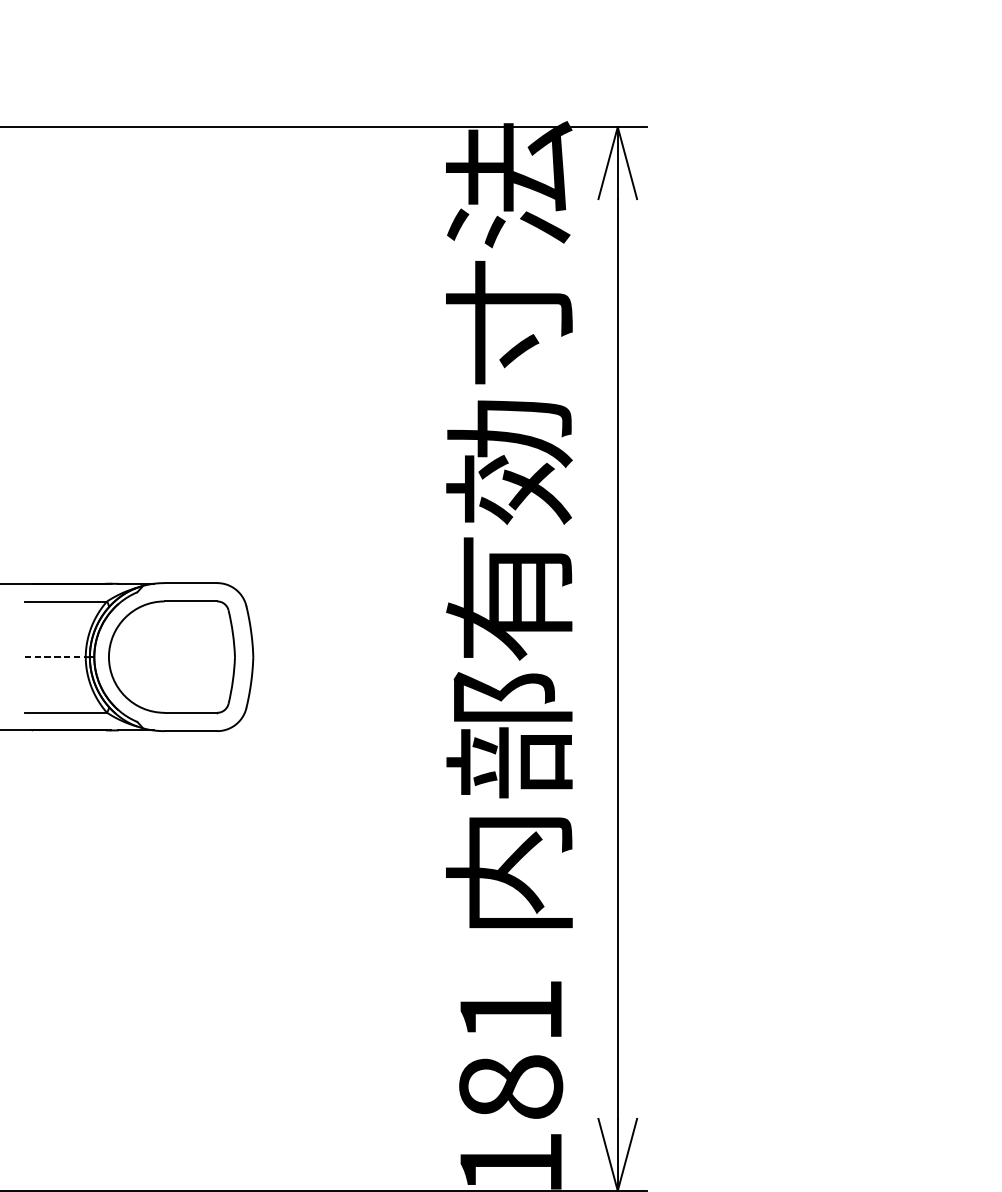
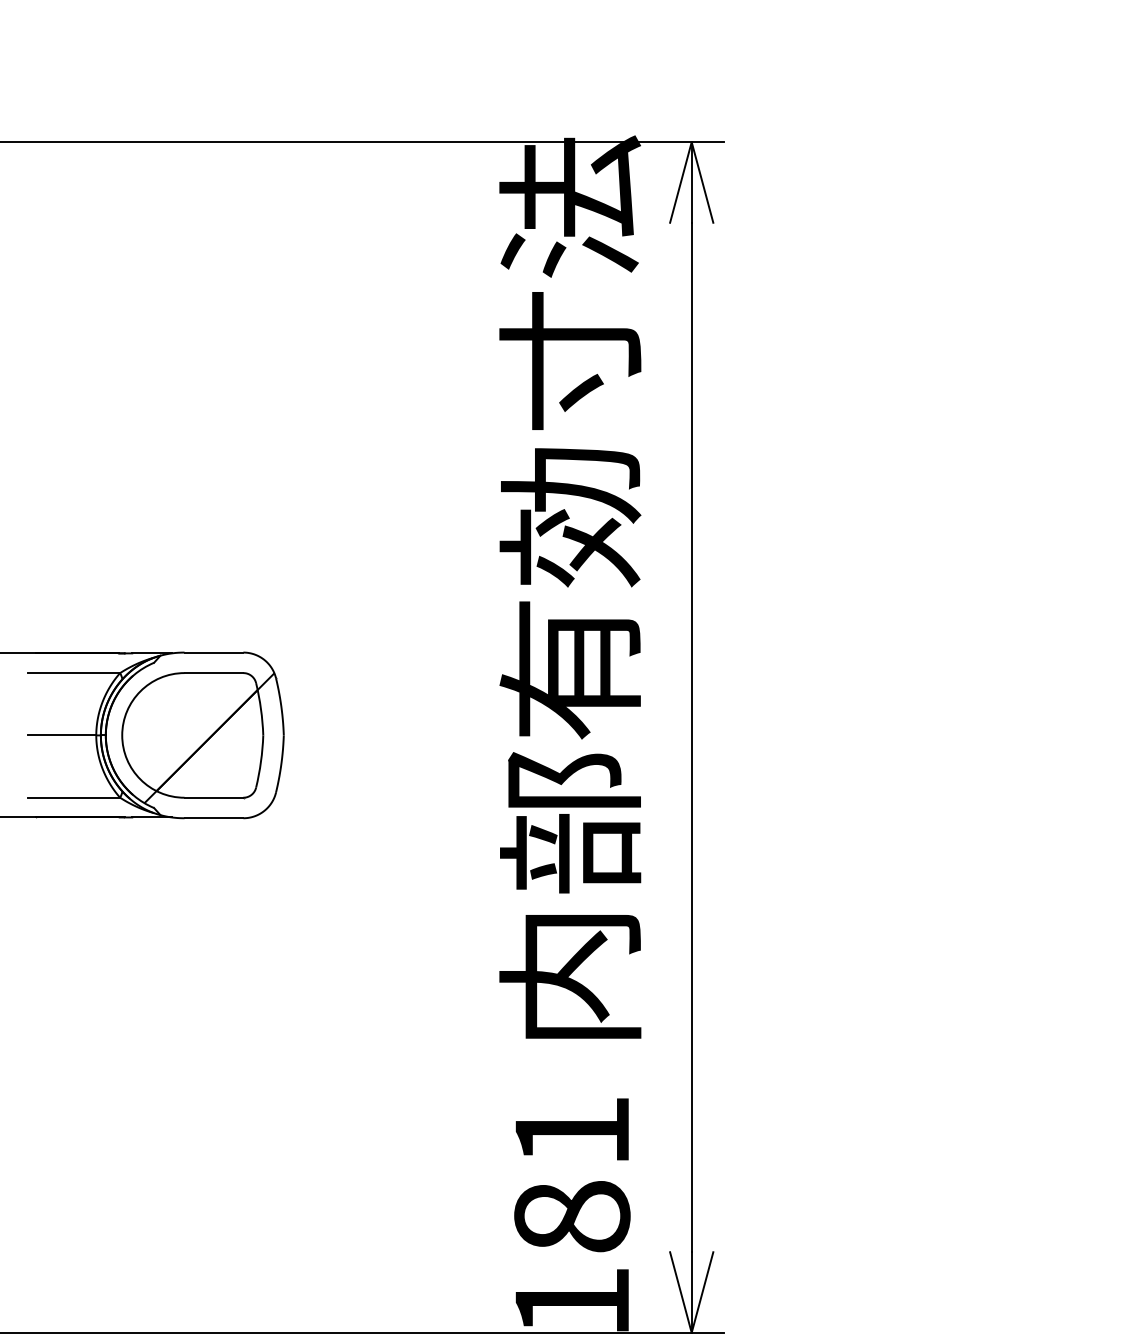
line: (55, 657) -> (62, 735), dashed -> solid
hatch: (186, 659) -> (209, 738), added

